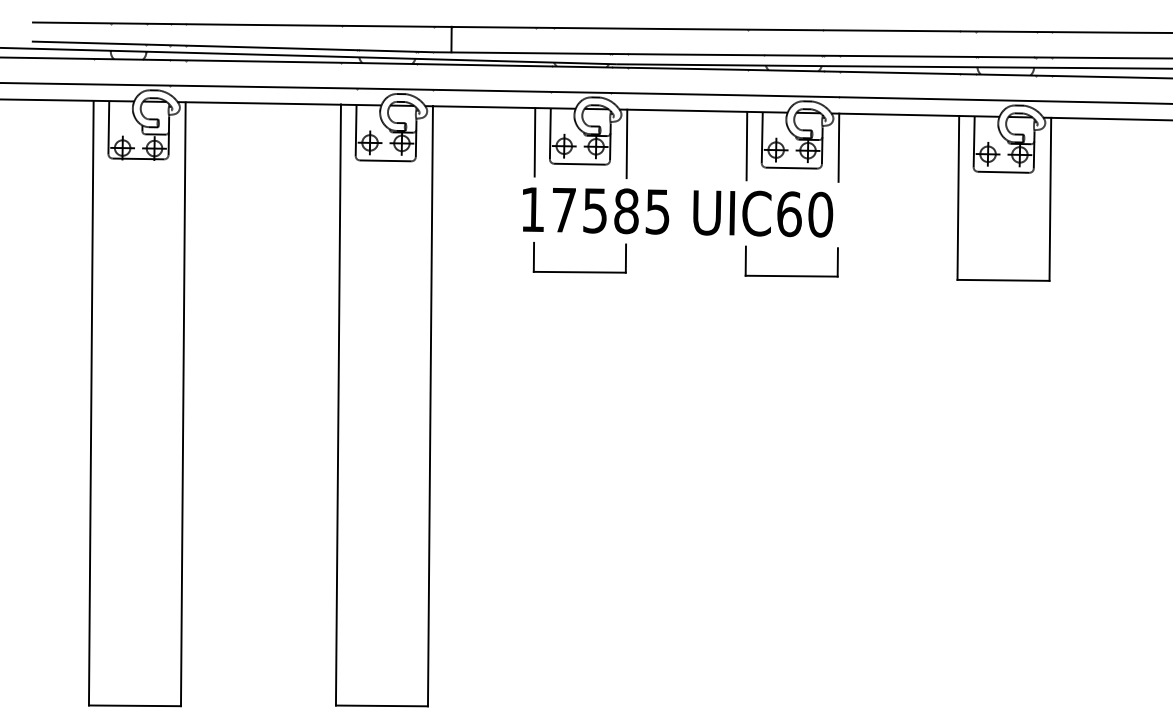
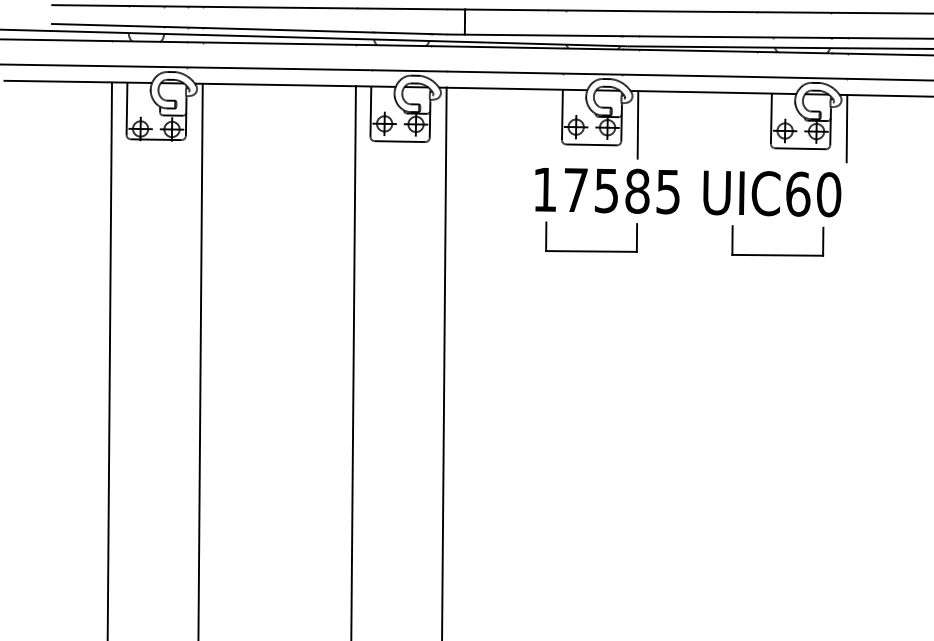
line: (534, 142) -> (546, 123), removed
line: (746, 145) -> (755, 126), removed
part: (791, 275) -> (777, 254), moved

